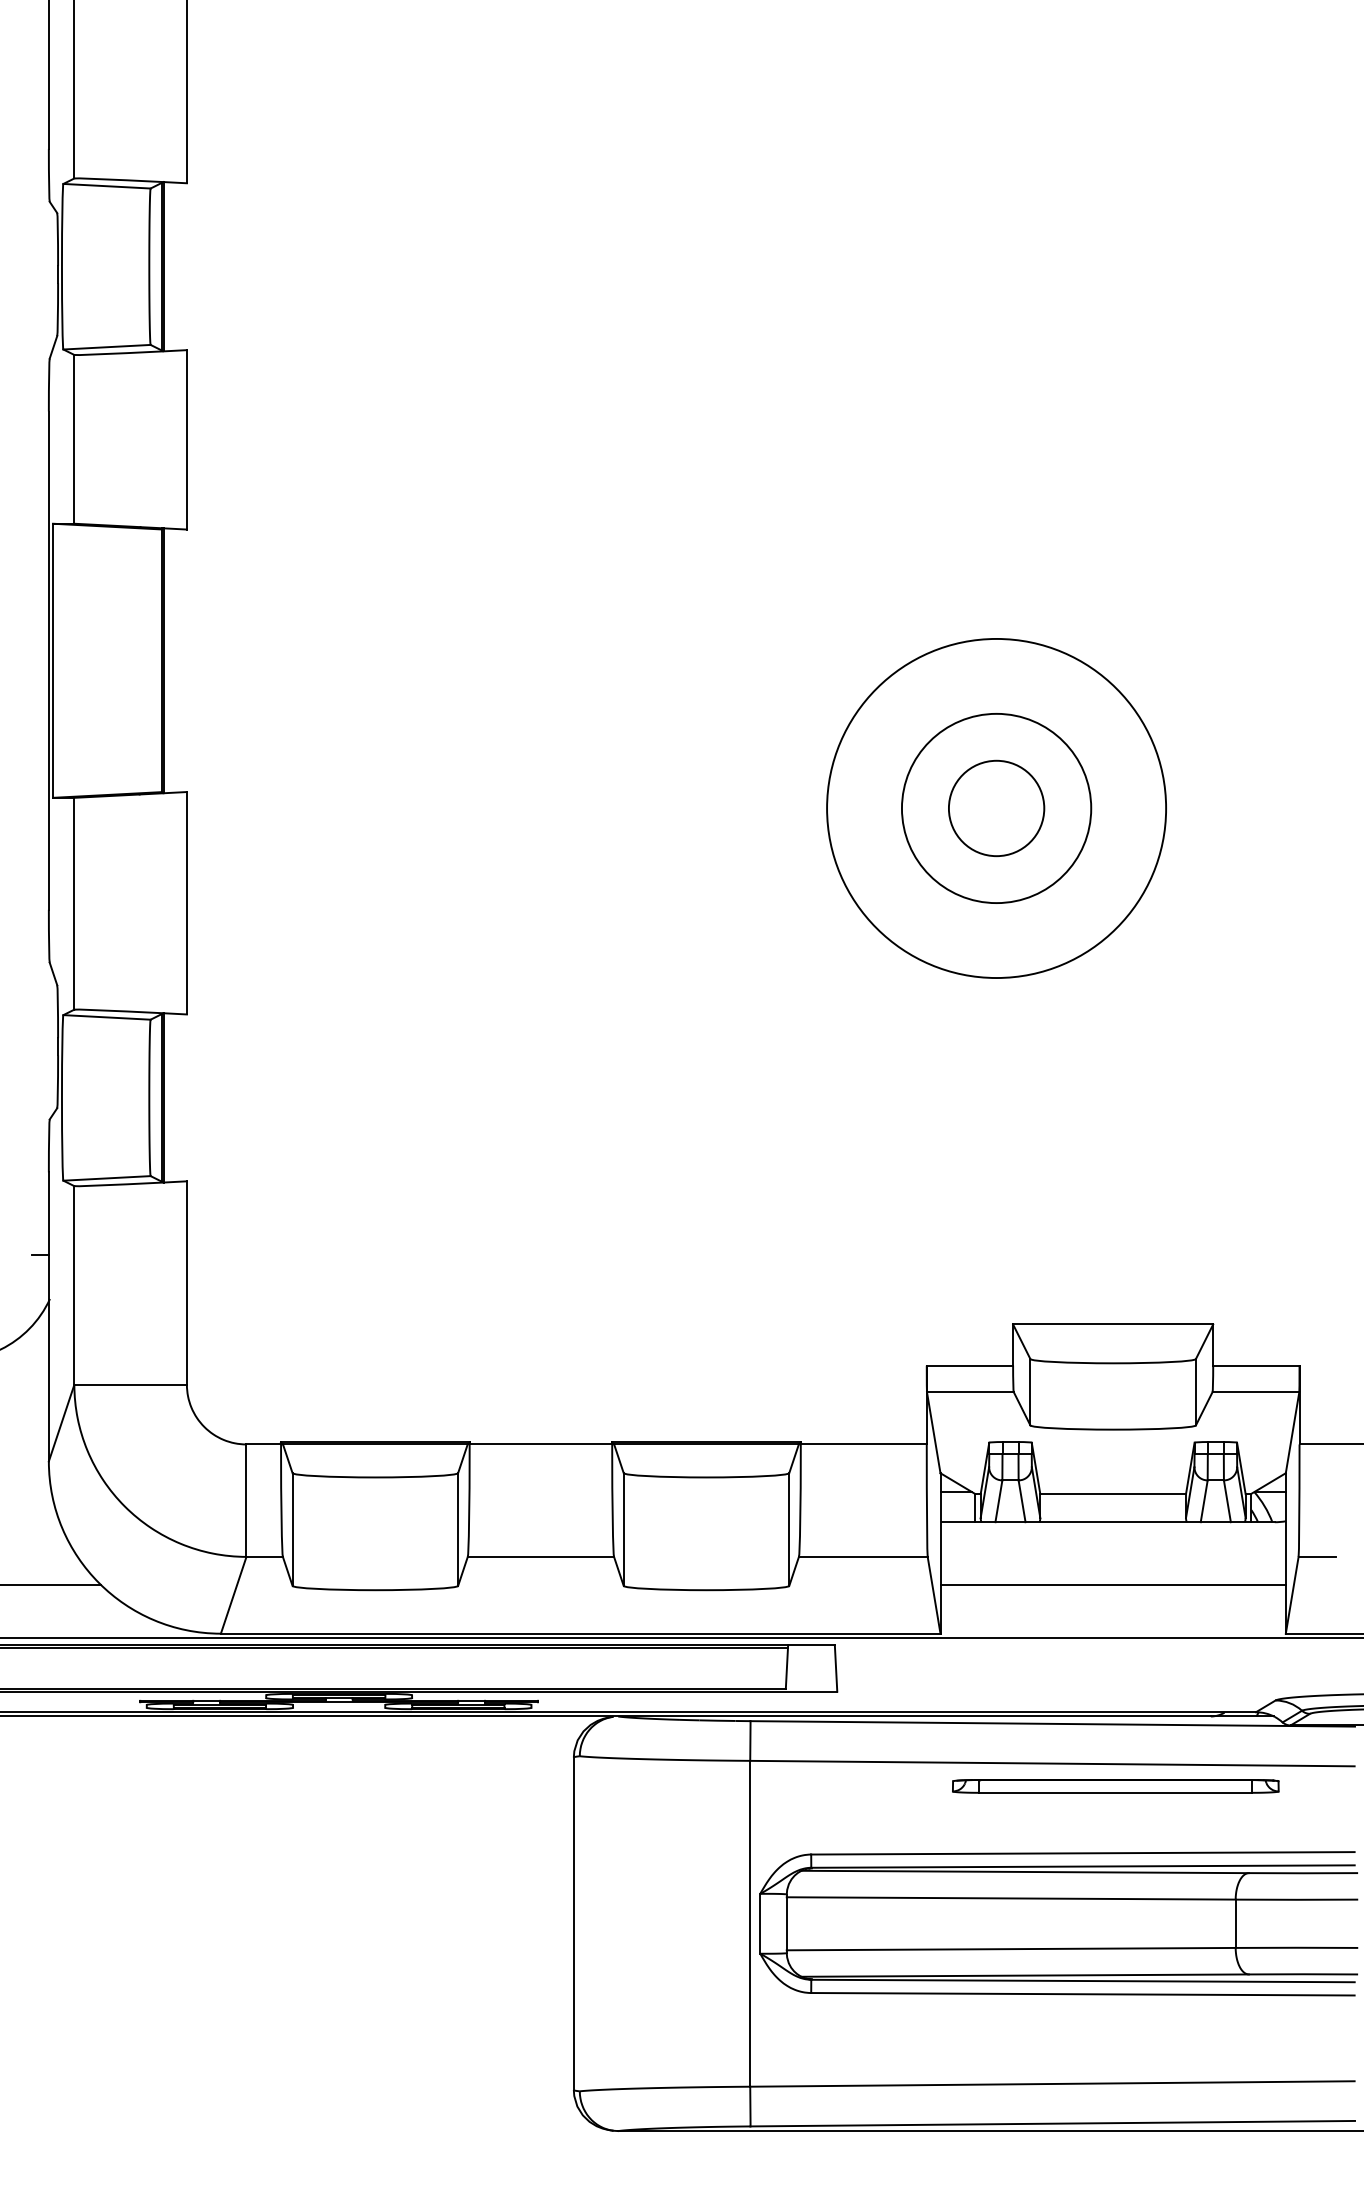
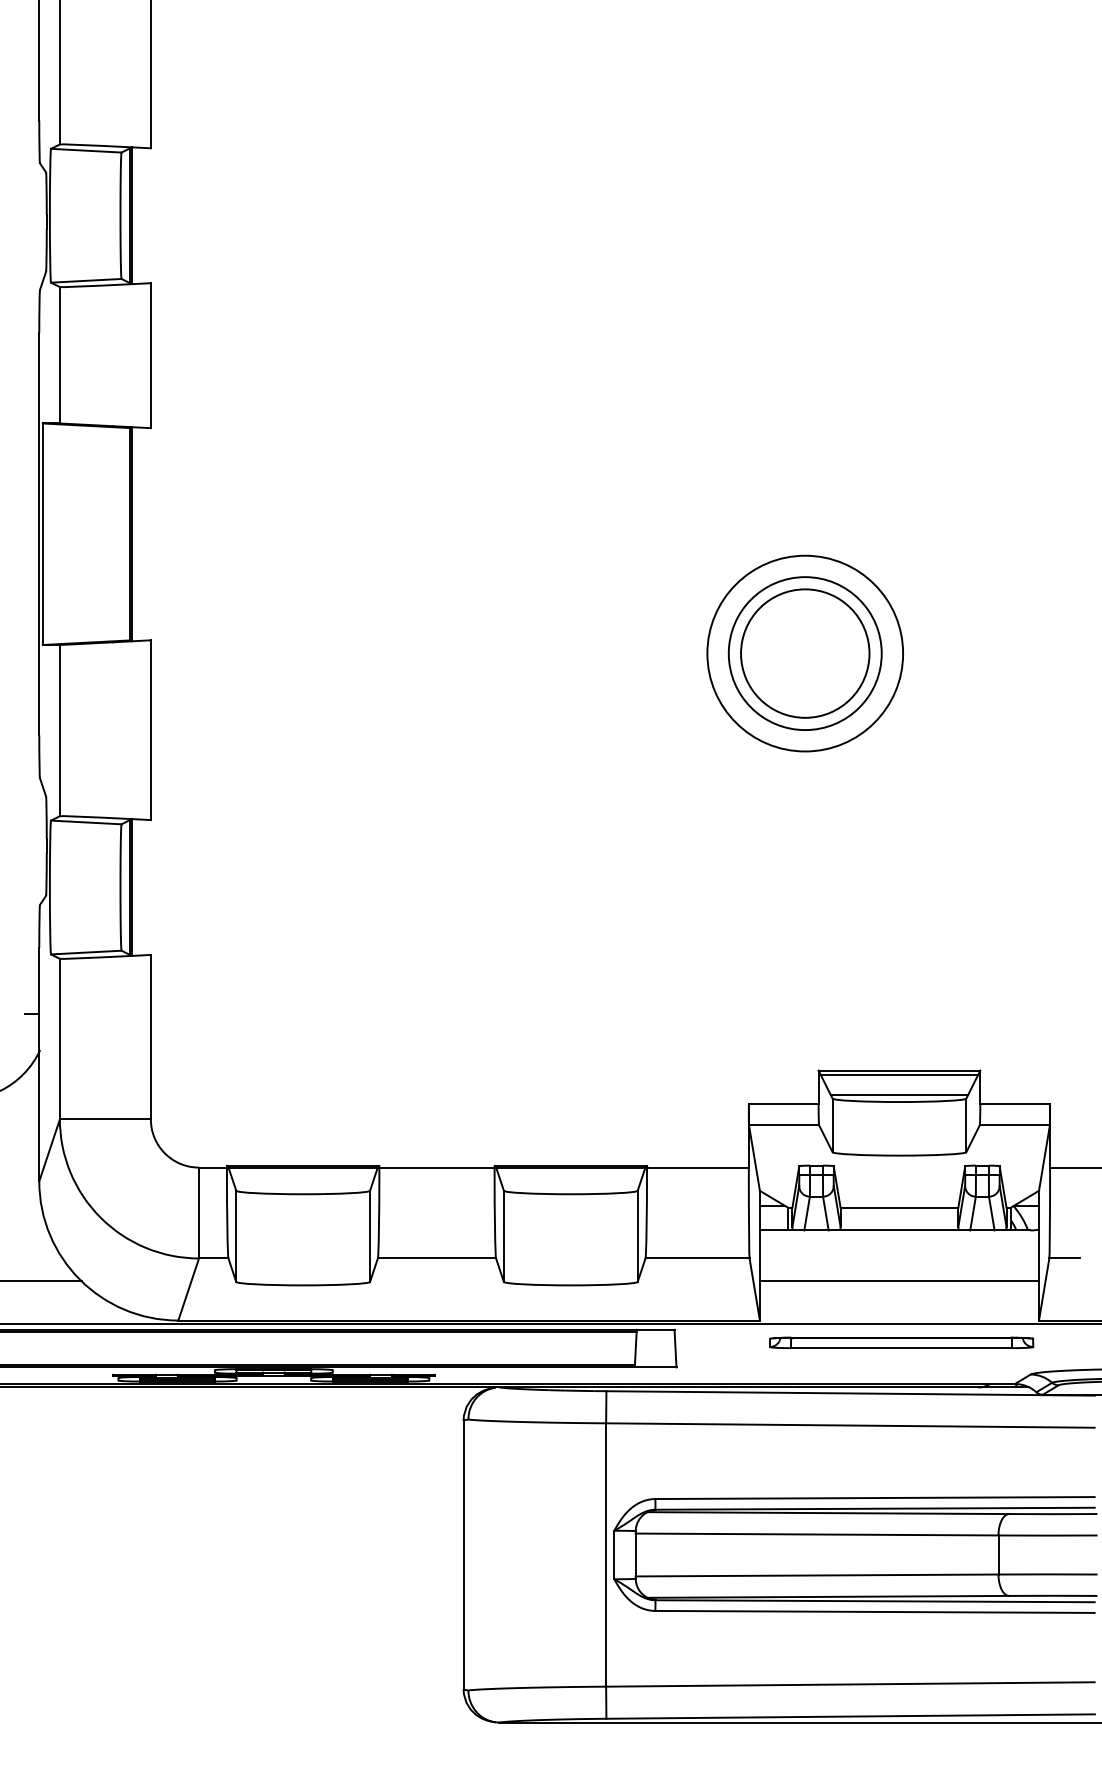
circle: (996, 808) -> (805, 653), size x0.71
circle: (996, 808) -> (805, 653), size x1.67
line: (1113, 1330) -> (899, 1075), added
line: (1112, 1354) -> (898, 1094), added
part: (1115, 1786) -> (901, 1343), moved

